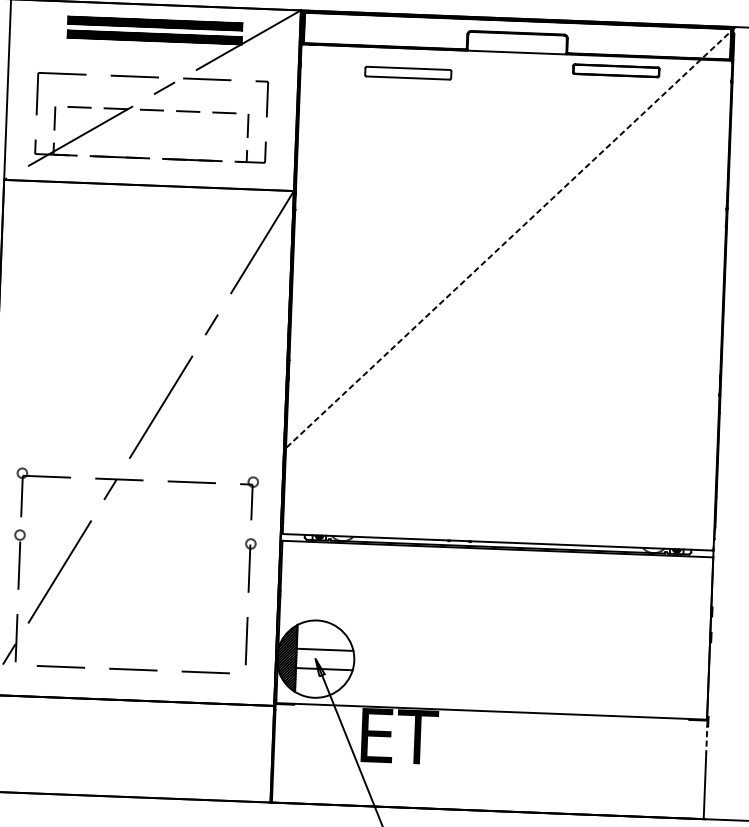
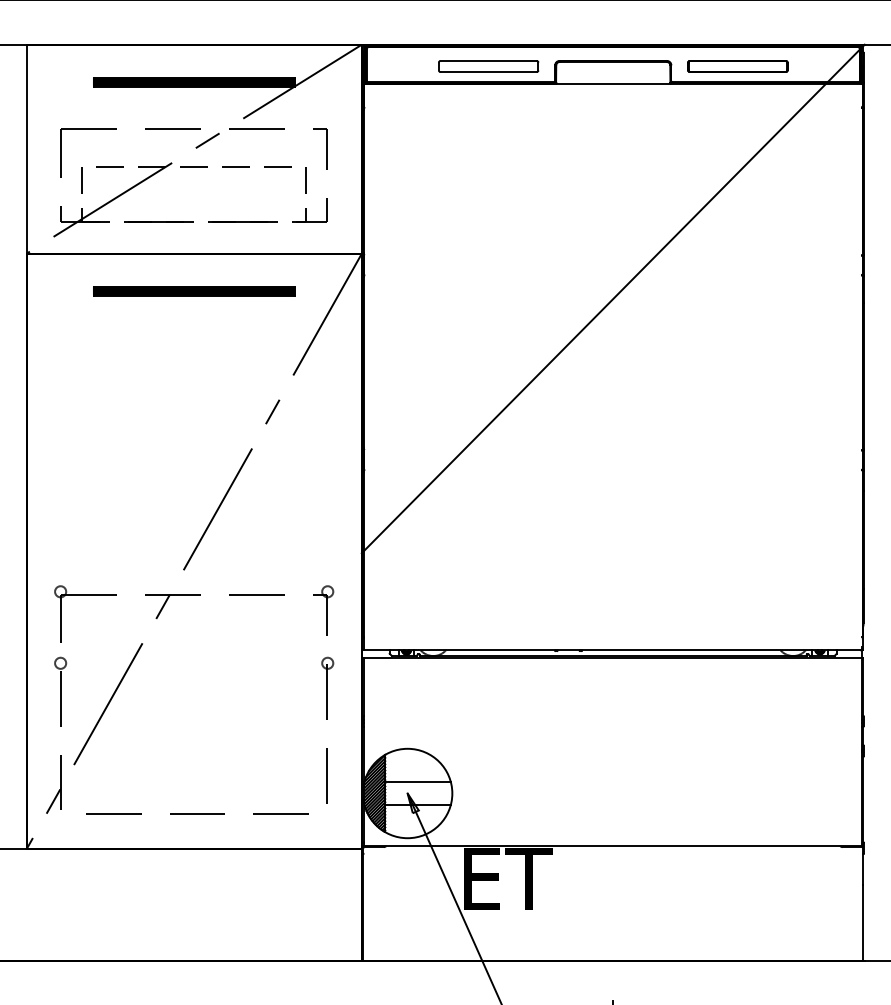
part: (155, 23) -> (194, 291), moved
part: (615, 70) -> (737, 66), moved
part: (408, 73) -> (488, 66), moved
line: (510, 238) -> (613, 298), dashed -> solid
line: (707, 738) -> (863, 867), dashed -> solid

